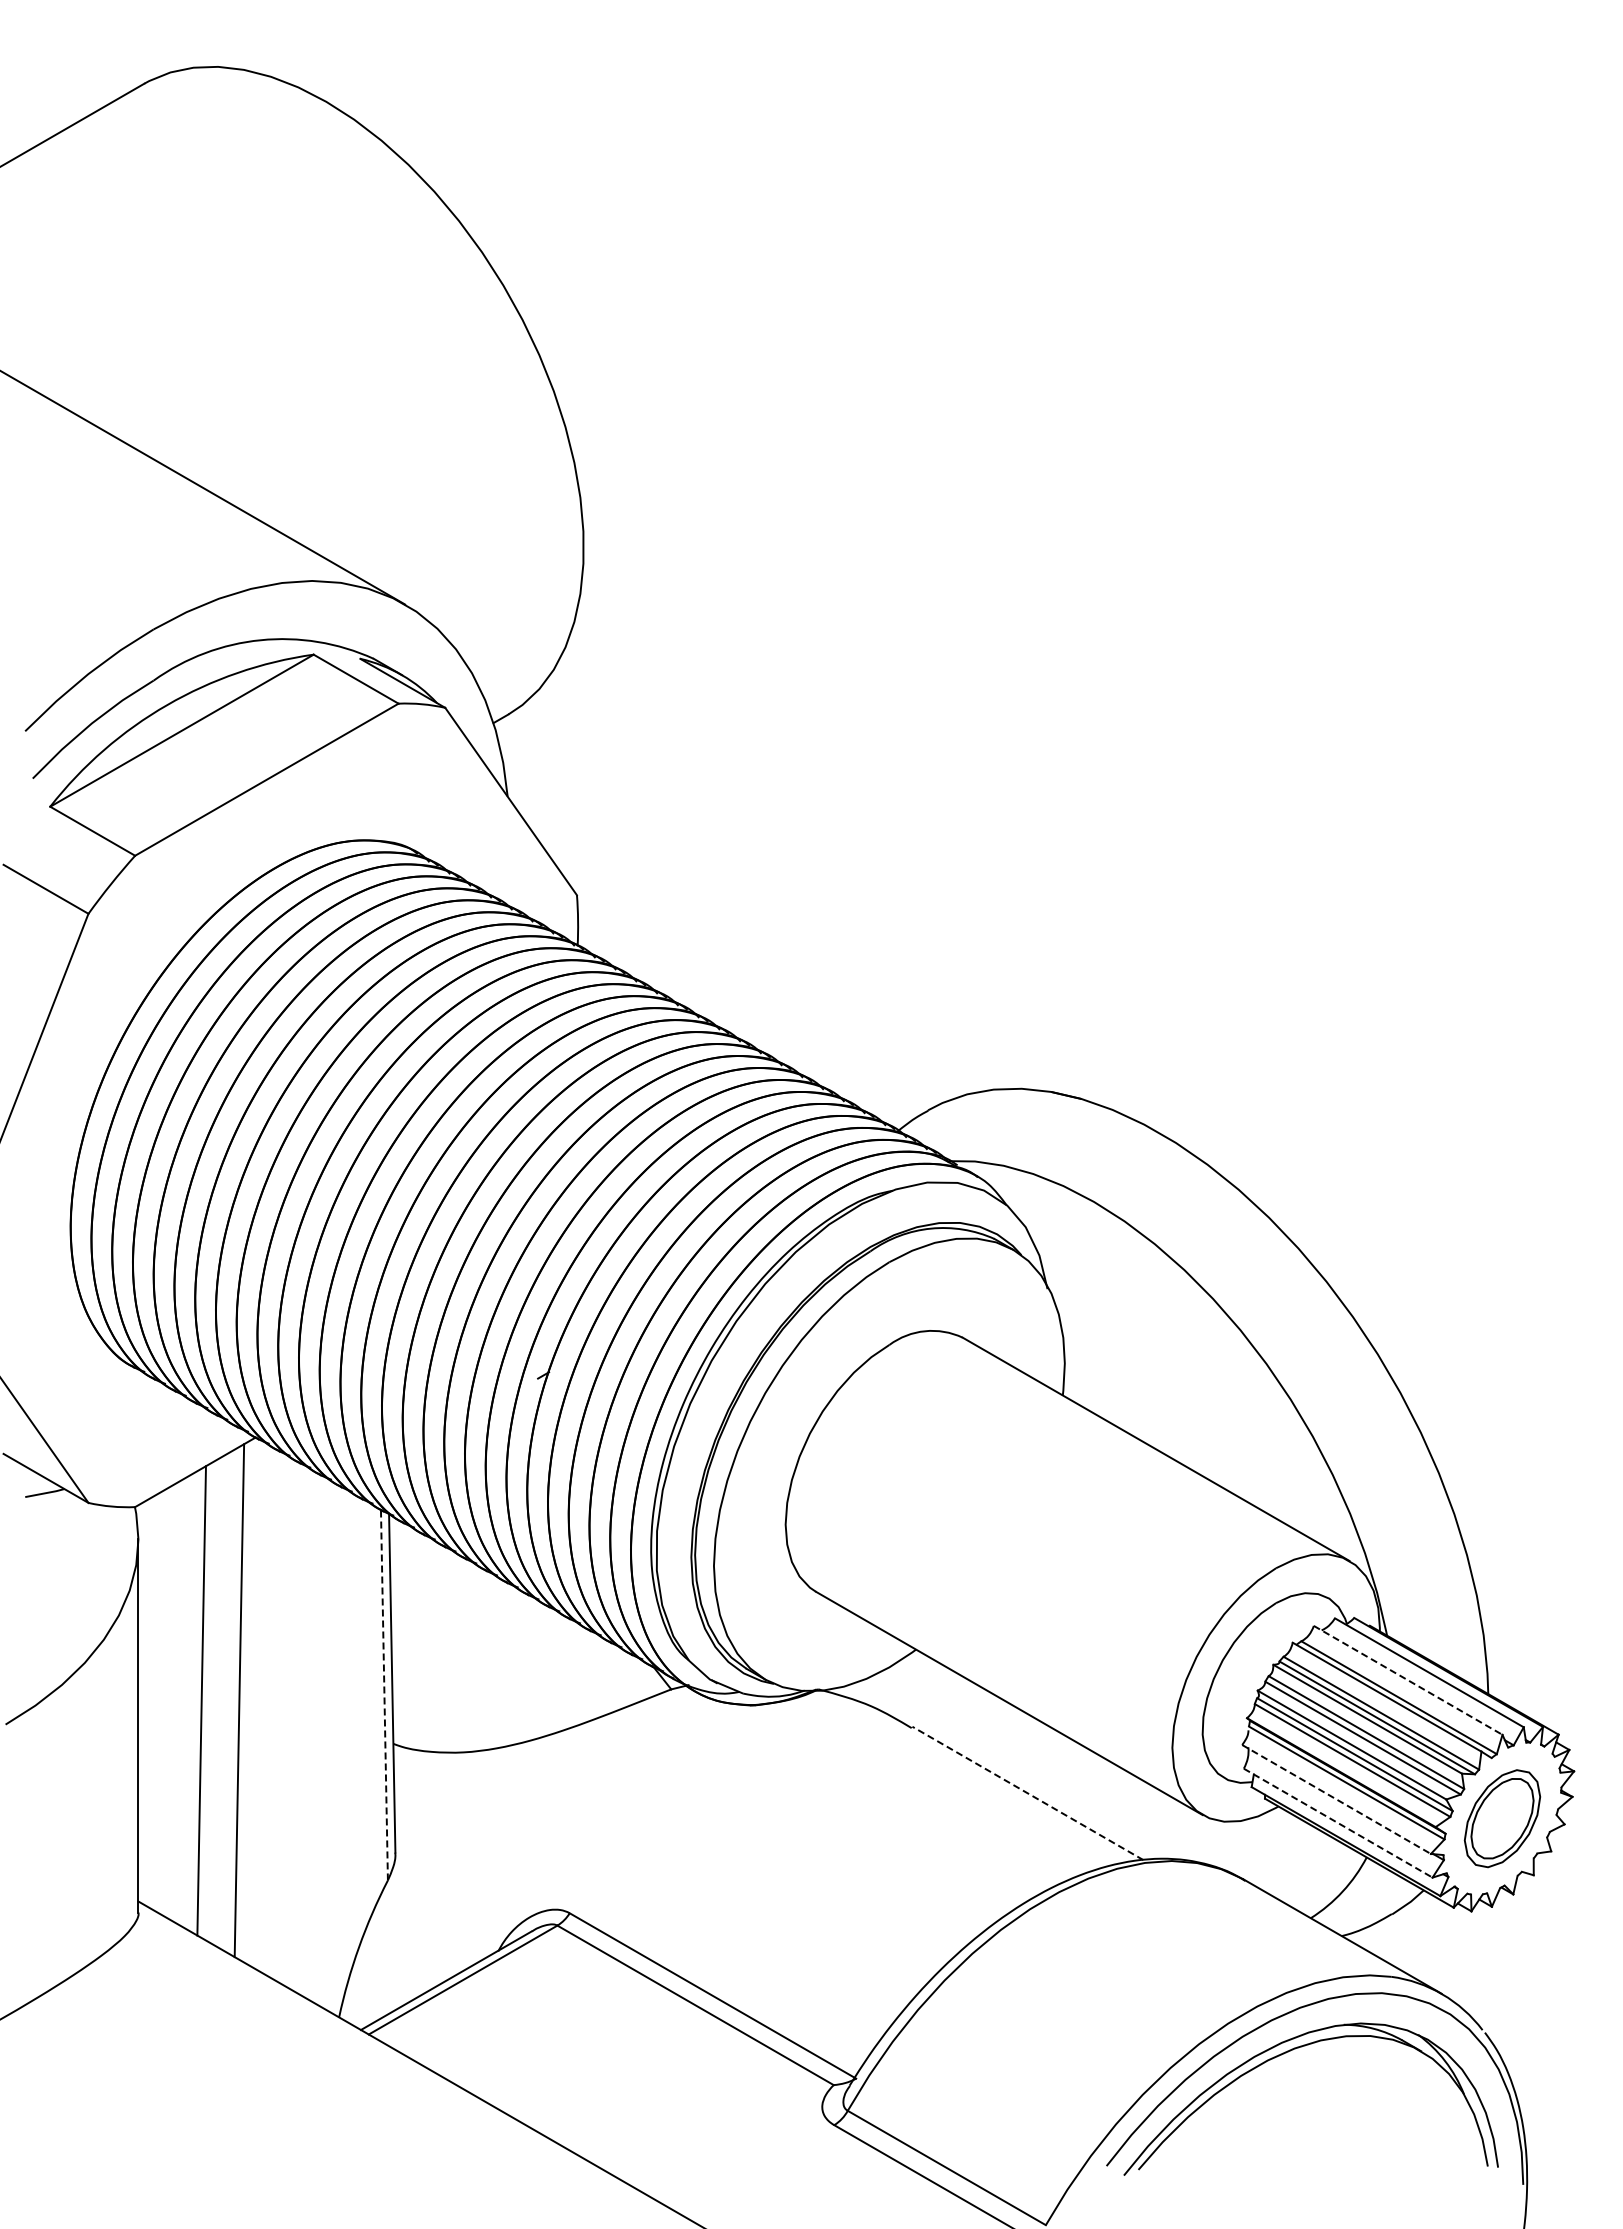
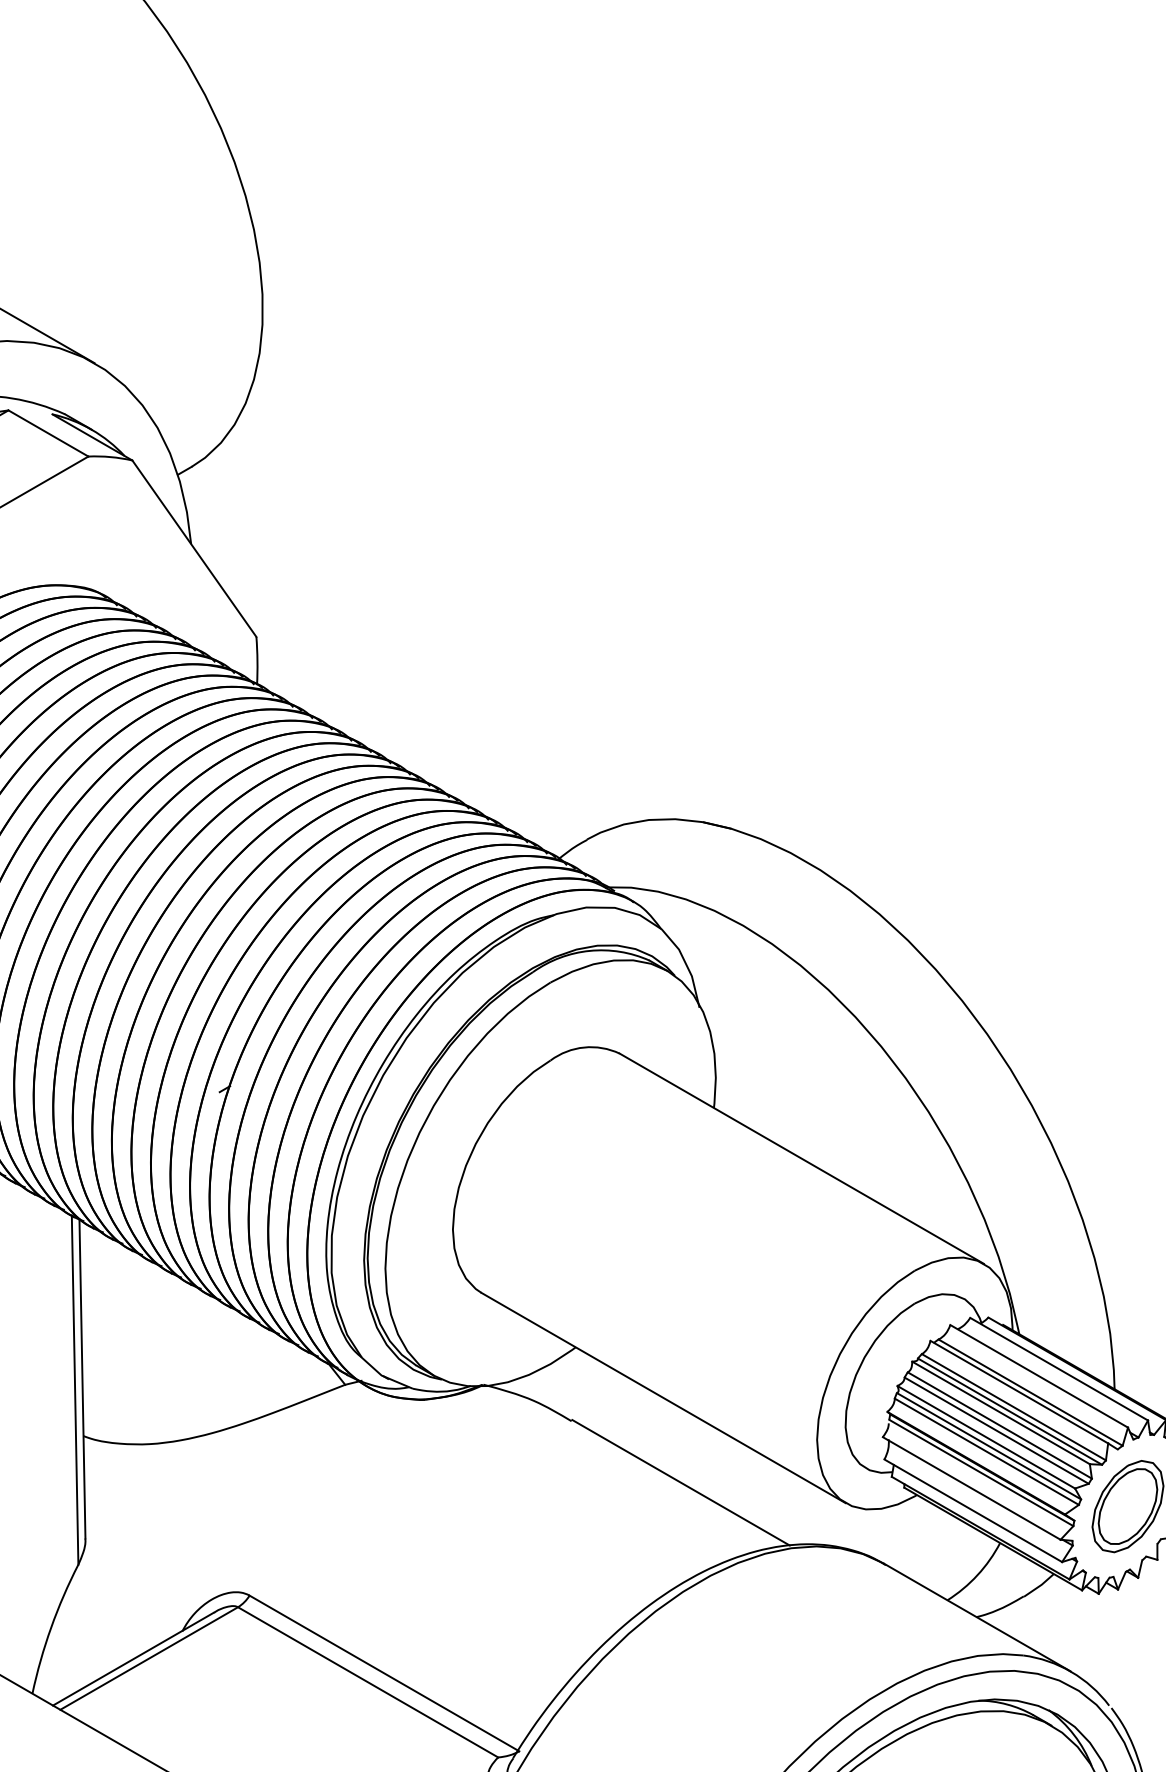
line: (1408, 1680) -> (1039, 1376), dashed -> solid
line: (384, 1694) -> (75, 1389), dashed -> solid
line: (1027, 1793) -> (680, 1482), dashed -> solid
line: (1336, 1799) -> (971, 1488), dashed -> solid
line: (1338, 1823) -> (973, 1511), dashed -> solid

